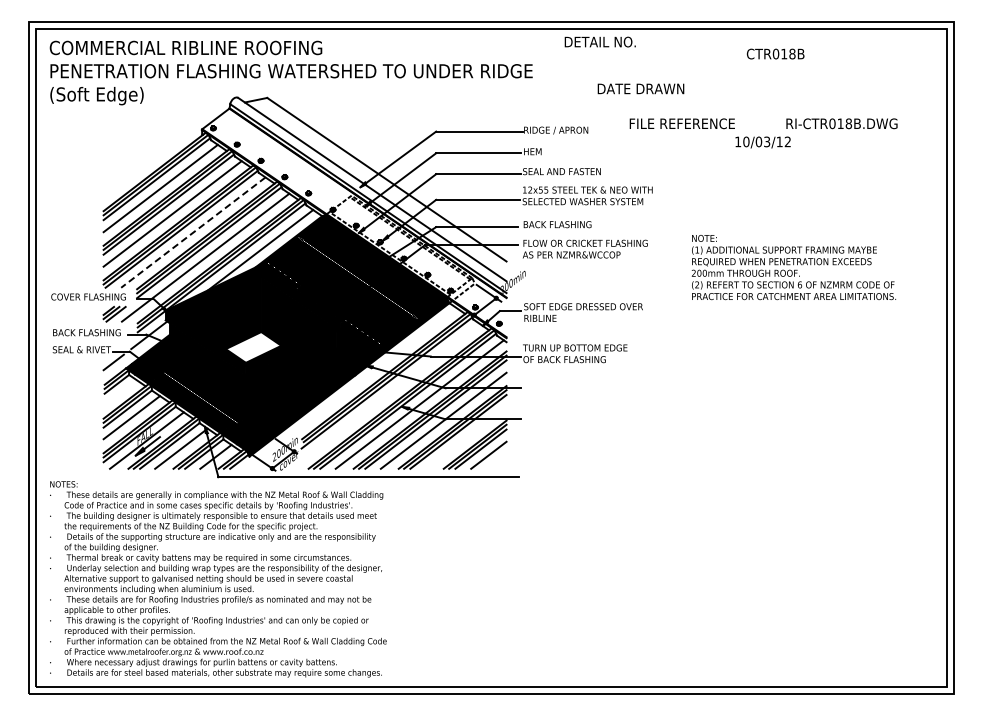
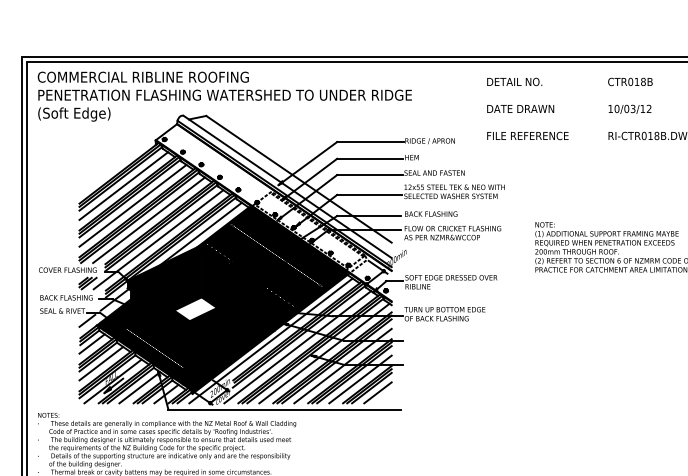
text: (599, 41) -> (514, 81), moved
text: (775, 53) -> (630, 81), moved
text: (640, 88) -> (520, 108), moved
text: (762, 142) -> (629, 109), moved
line: (193, 232) -> (149, 220), dashed -> solid
line: (350, 387) -> (270, 340), added
line: (119, 391) -> (91, 343), added
line: (385, 396) -> (297, 347), added
line: (466, 437) -> (360, 379), added

